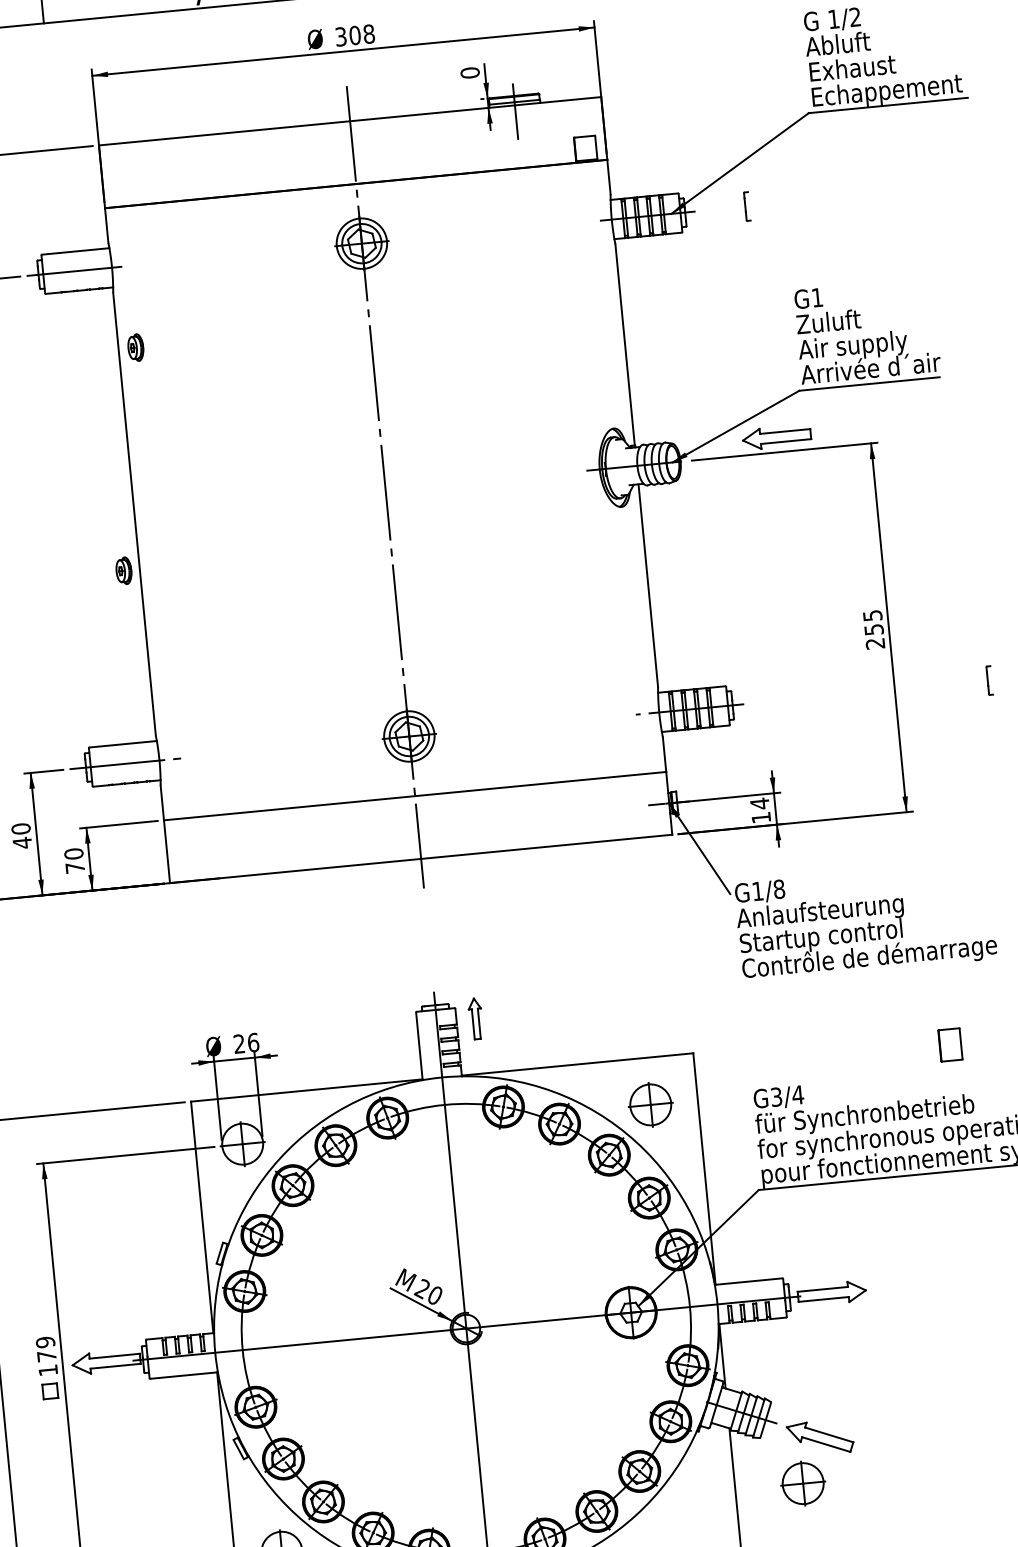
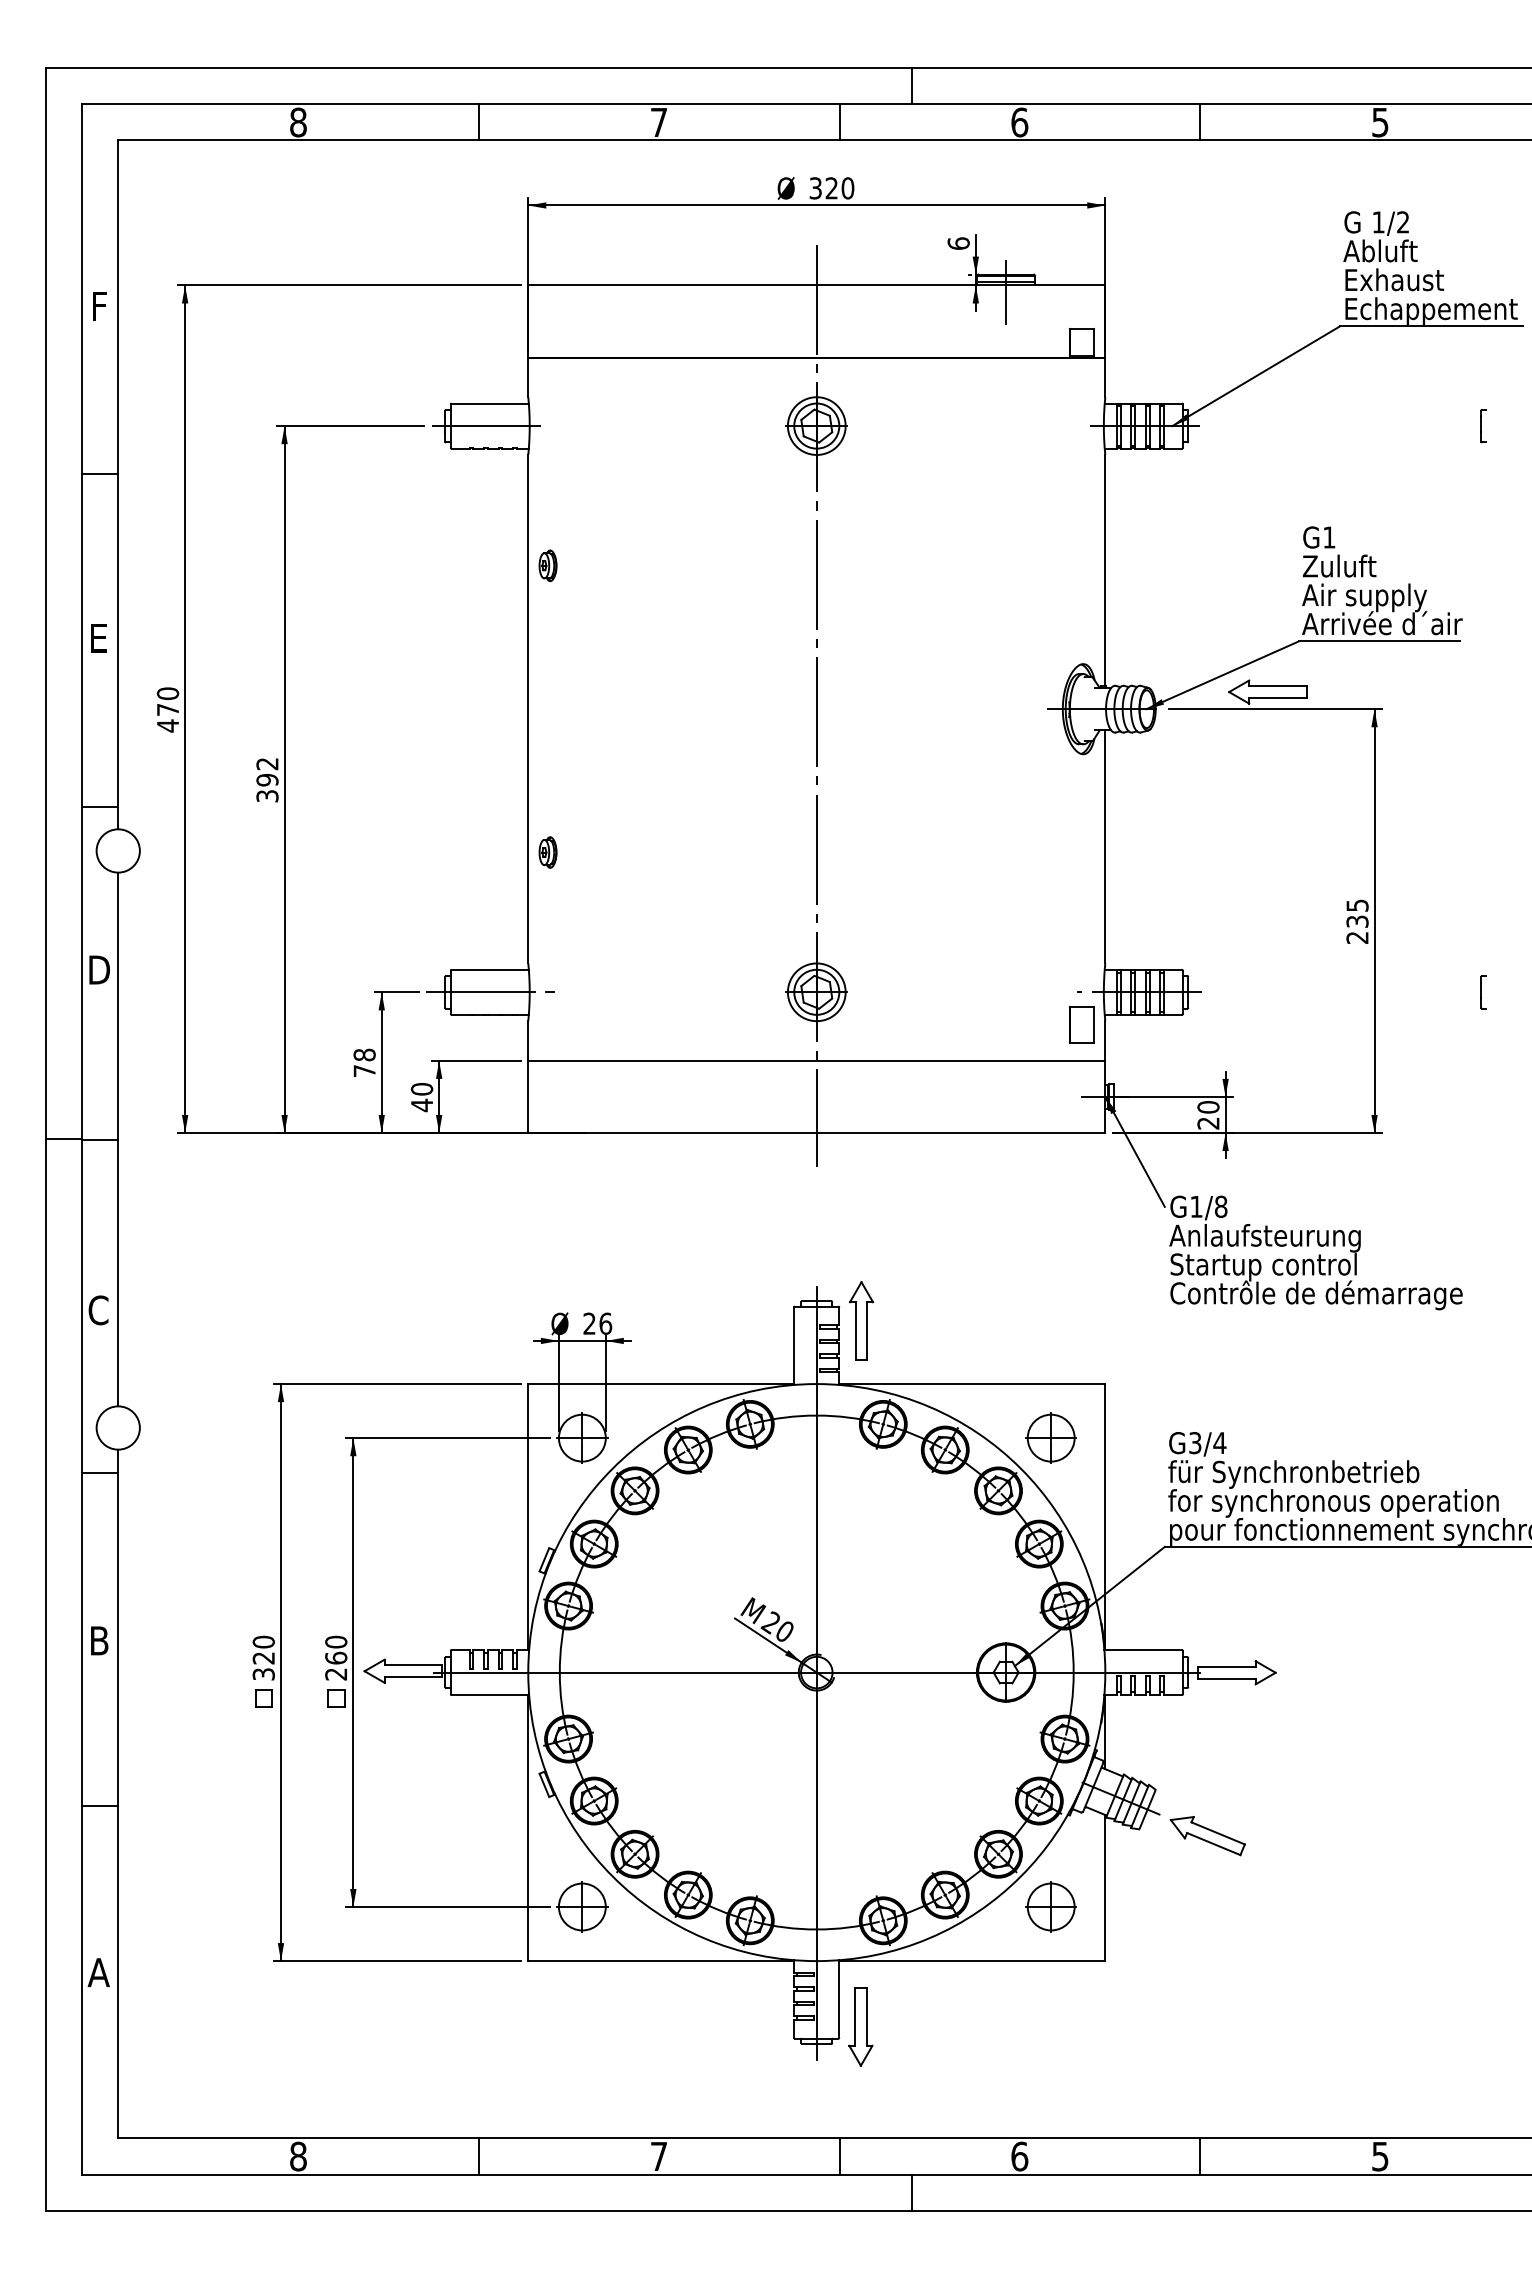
text: (361, 34) -> (839, 188), 308 -> 320
text: (469, 72) -> (958, 243), 0 -> 6
part: (747, 206) -> (1483, 426), moved
part: (135, 347) -> (547, 565), moved
part: (123, 570) -> (547, 852), moved
text: (873, 629) -> (1356, 921), 255 -> 235
text: (760, 810) -> (1208, 1114), 14 -> 20
text: (21, 835) -> (364, 1062), 40 -> 78
text: (74, 868) -> (421, 1105), 70 -> 40
part: (475, 1018) -> (861, 1320), size x1.67
part: (950, 1044) -> (1081, 1024), moved
text: (47, 1355) -> (336, 1657), 179 -> 260
part: (802, 1483) -> (1050, 1906), moved

